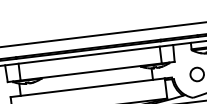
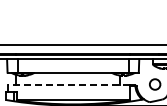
line: (88, 87) -> (69, 84), solid -> dashed

